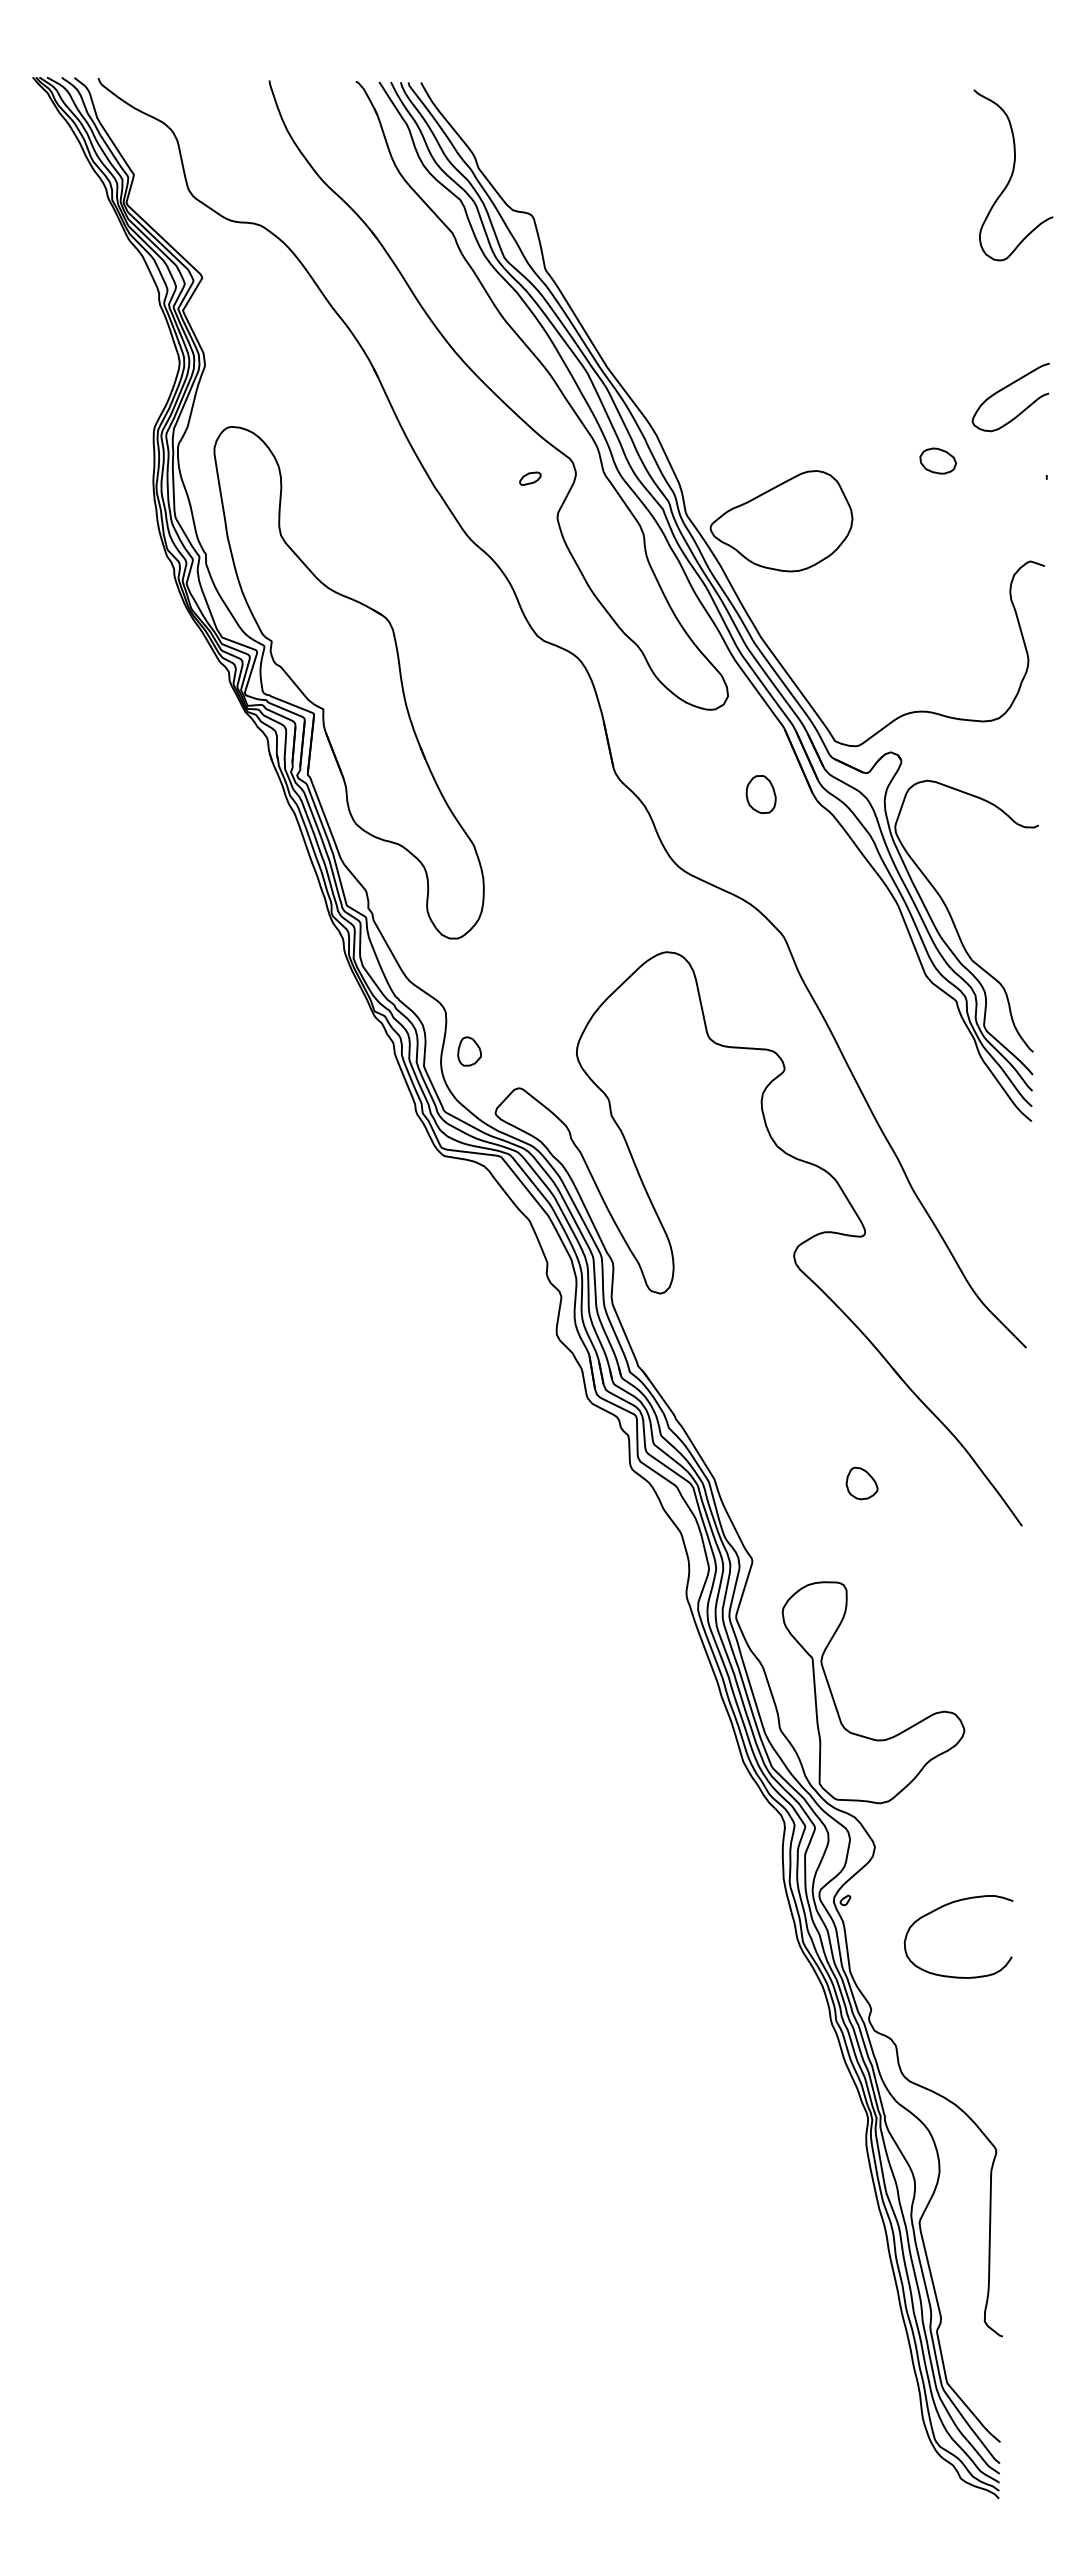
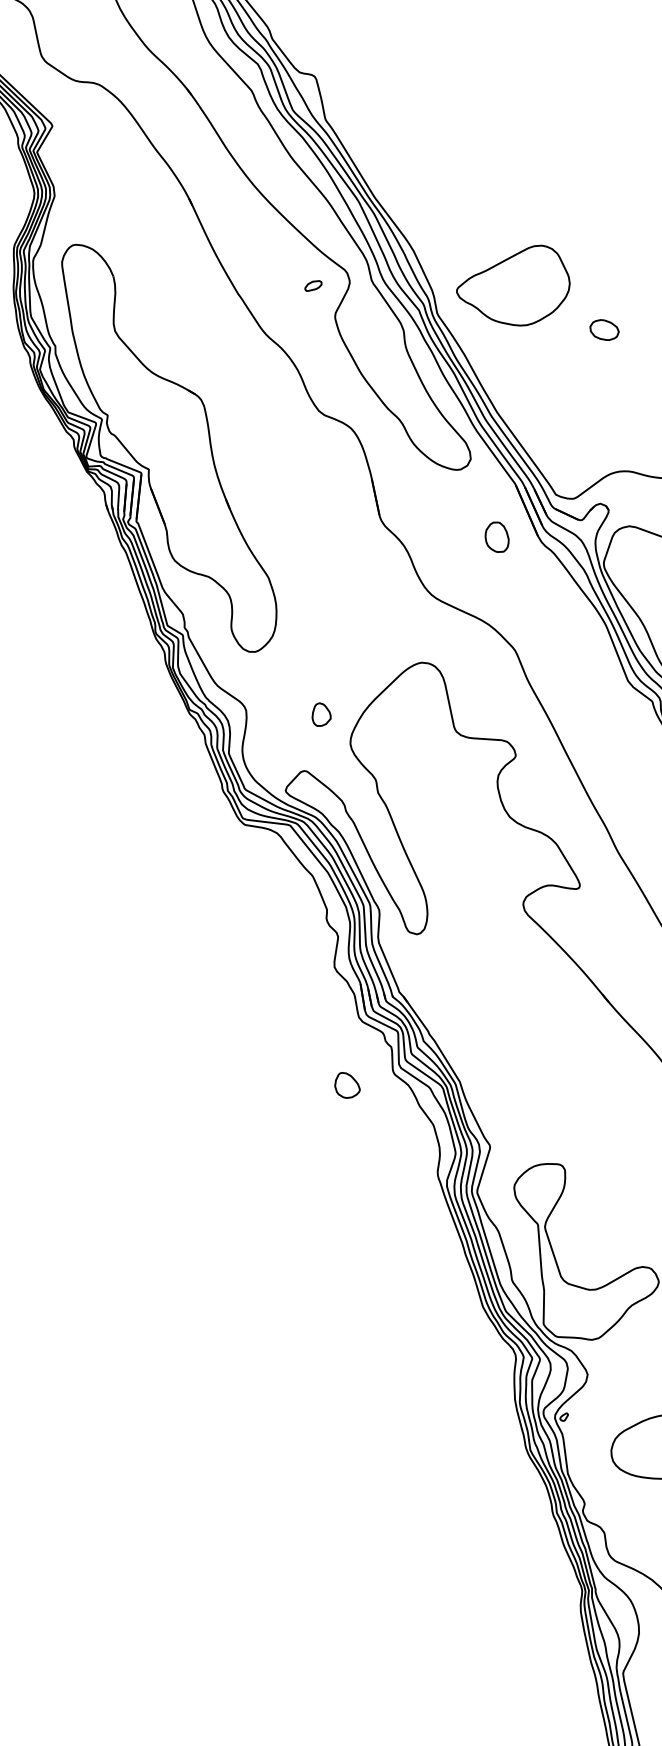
part: (938, 460) -> (604, 329), moved
part: (781, 521) -> (513, 285), moved
part: (469, 1051) -> (321, 714), moved
part: (861, 1483) -> (347, 1085), moved

